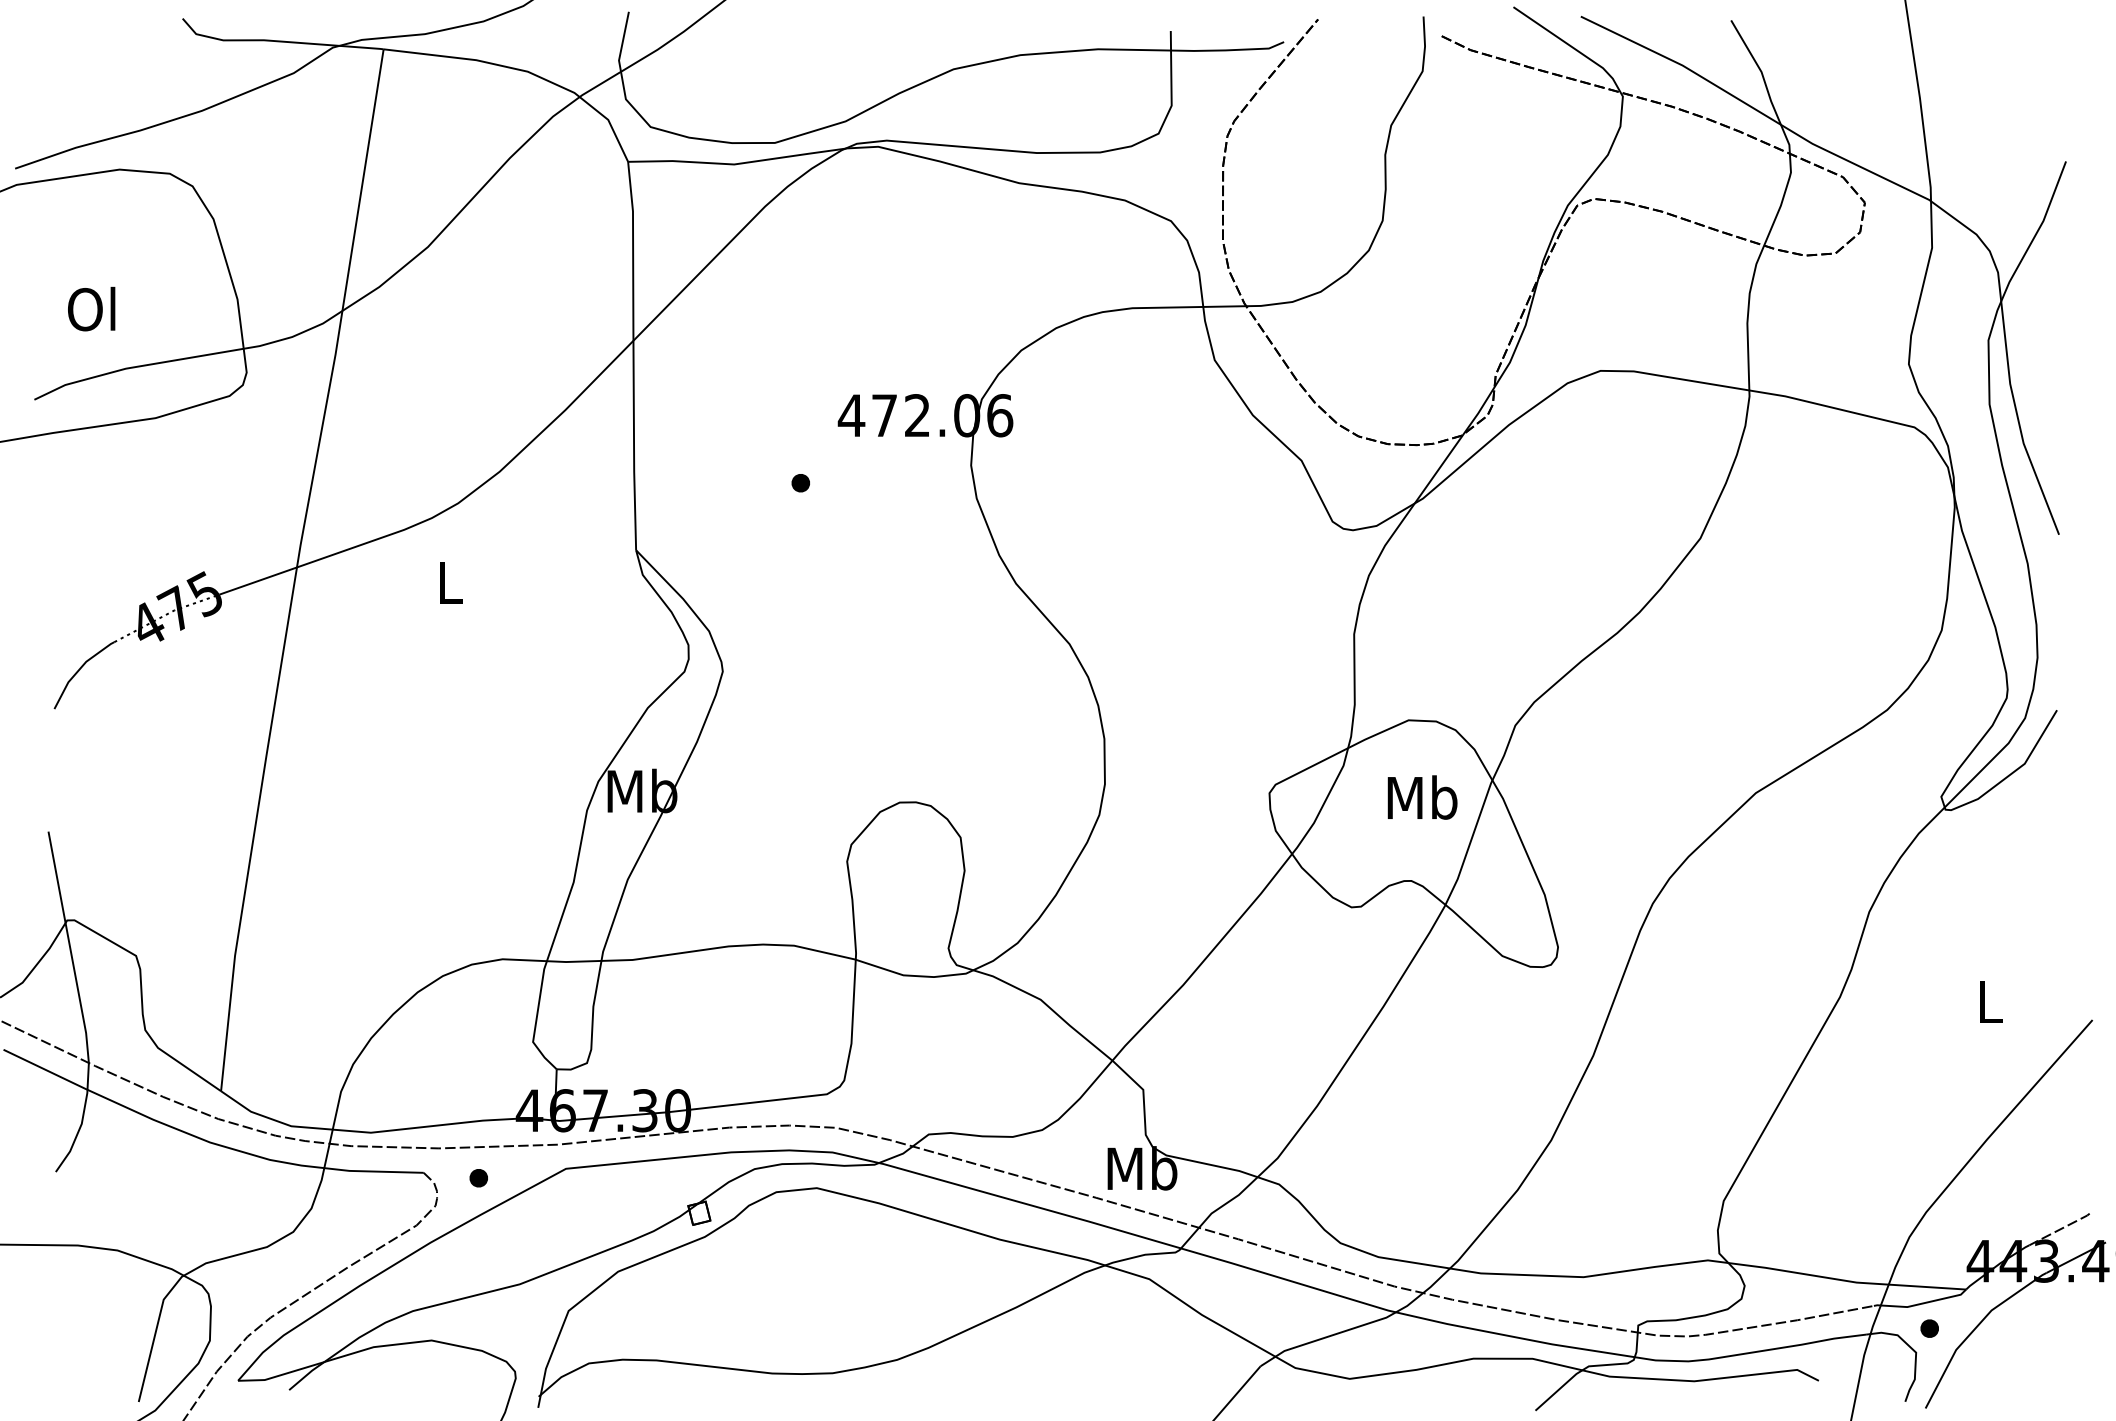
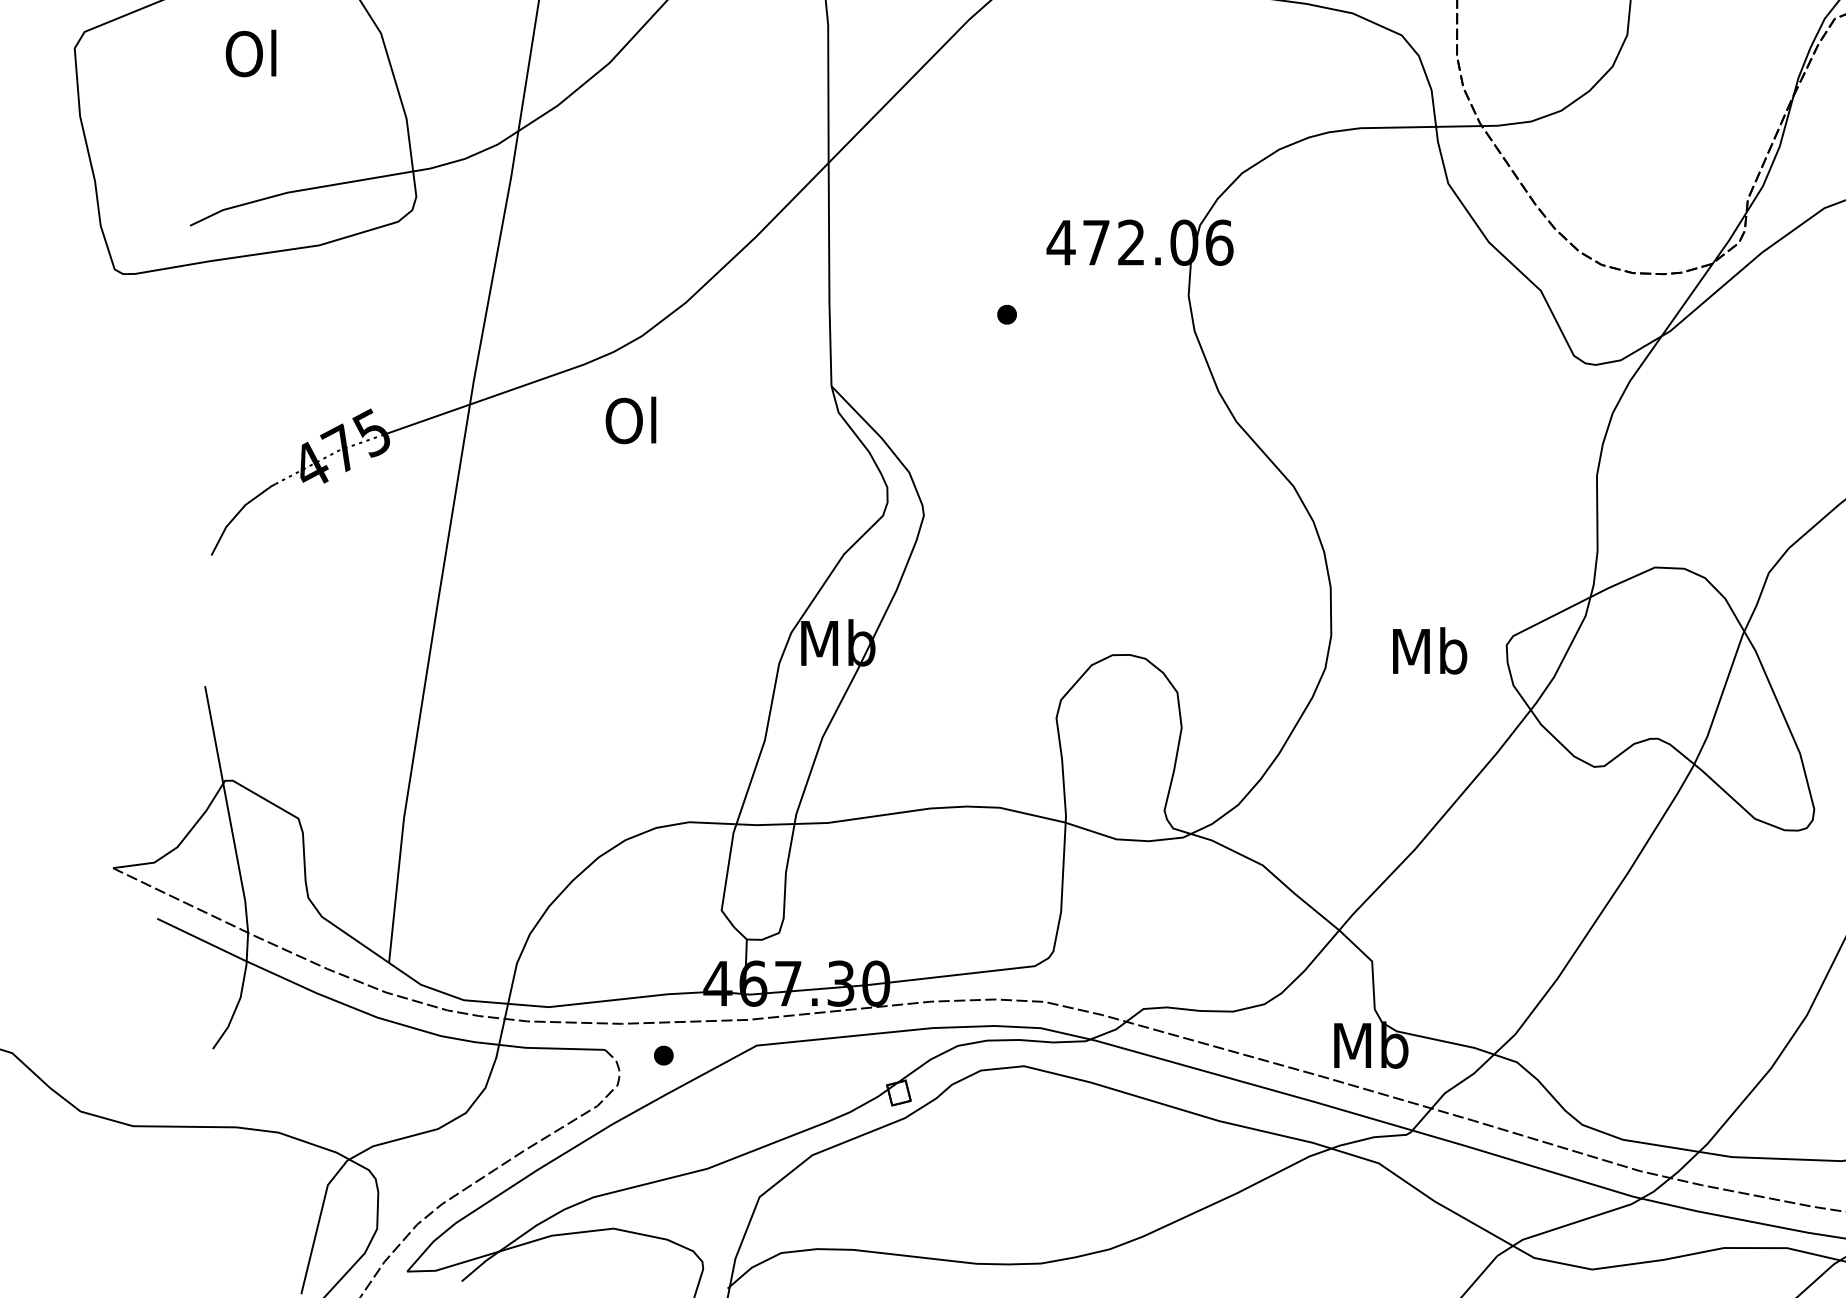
text: (91, 308) -> (250, 52), moved
text: (447, 582) -> (630, 420), L -> Ol
text: (1422, 797) -> (1429, 650), moved

